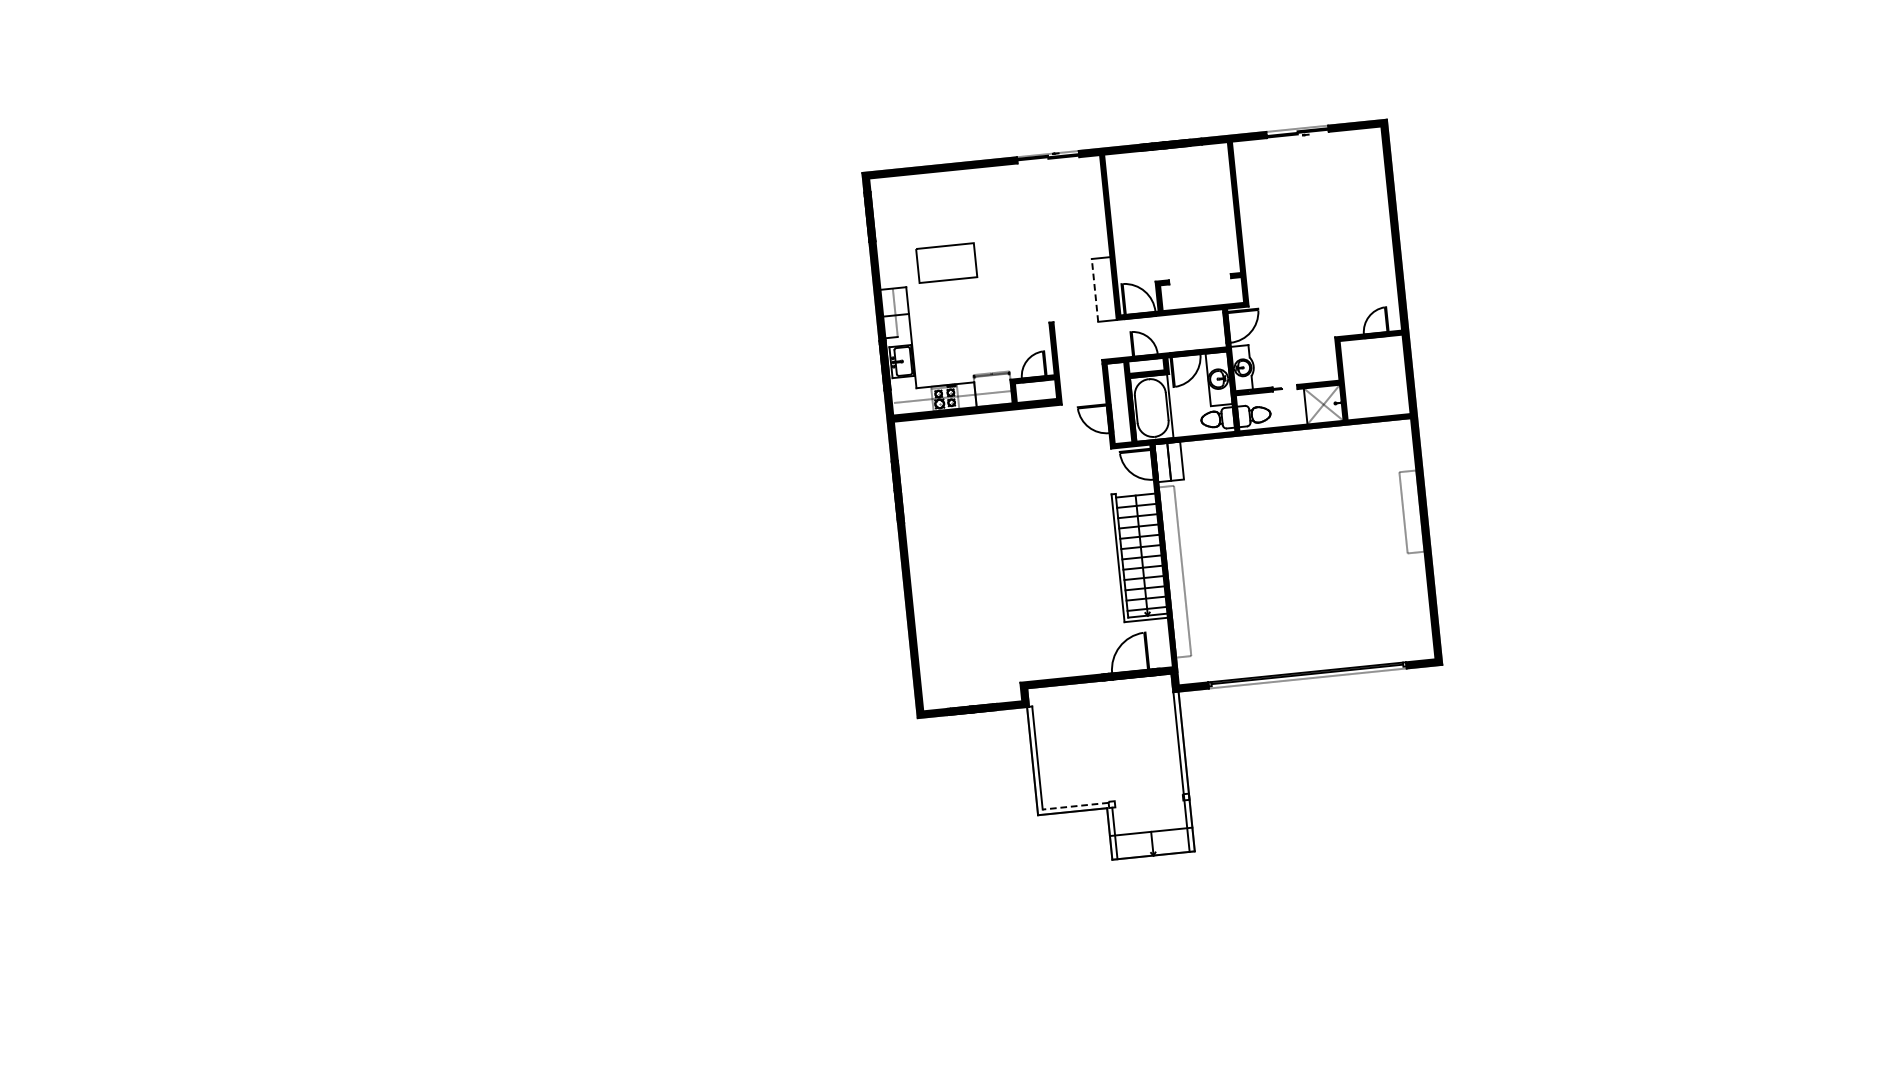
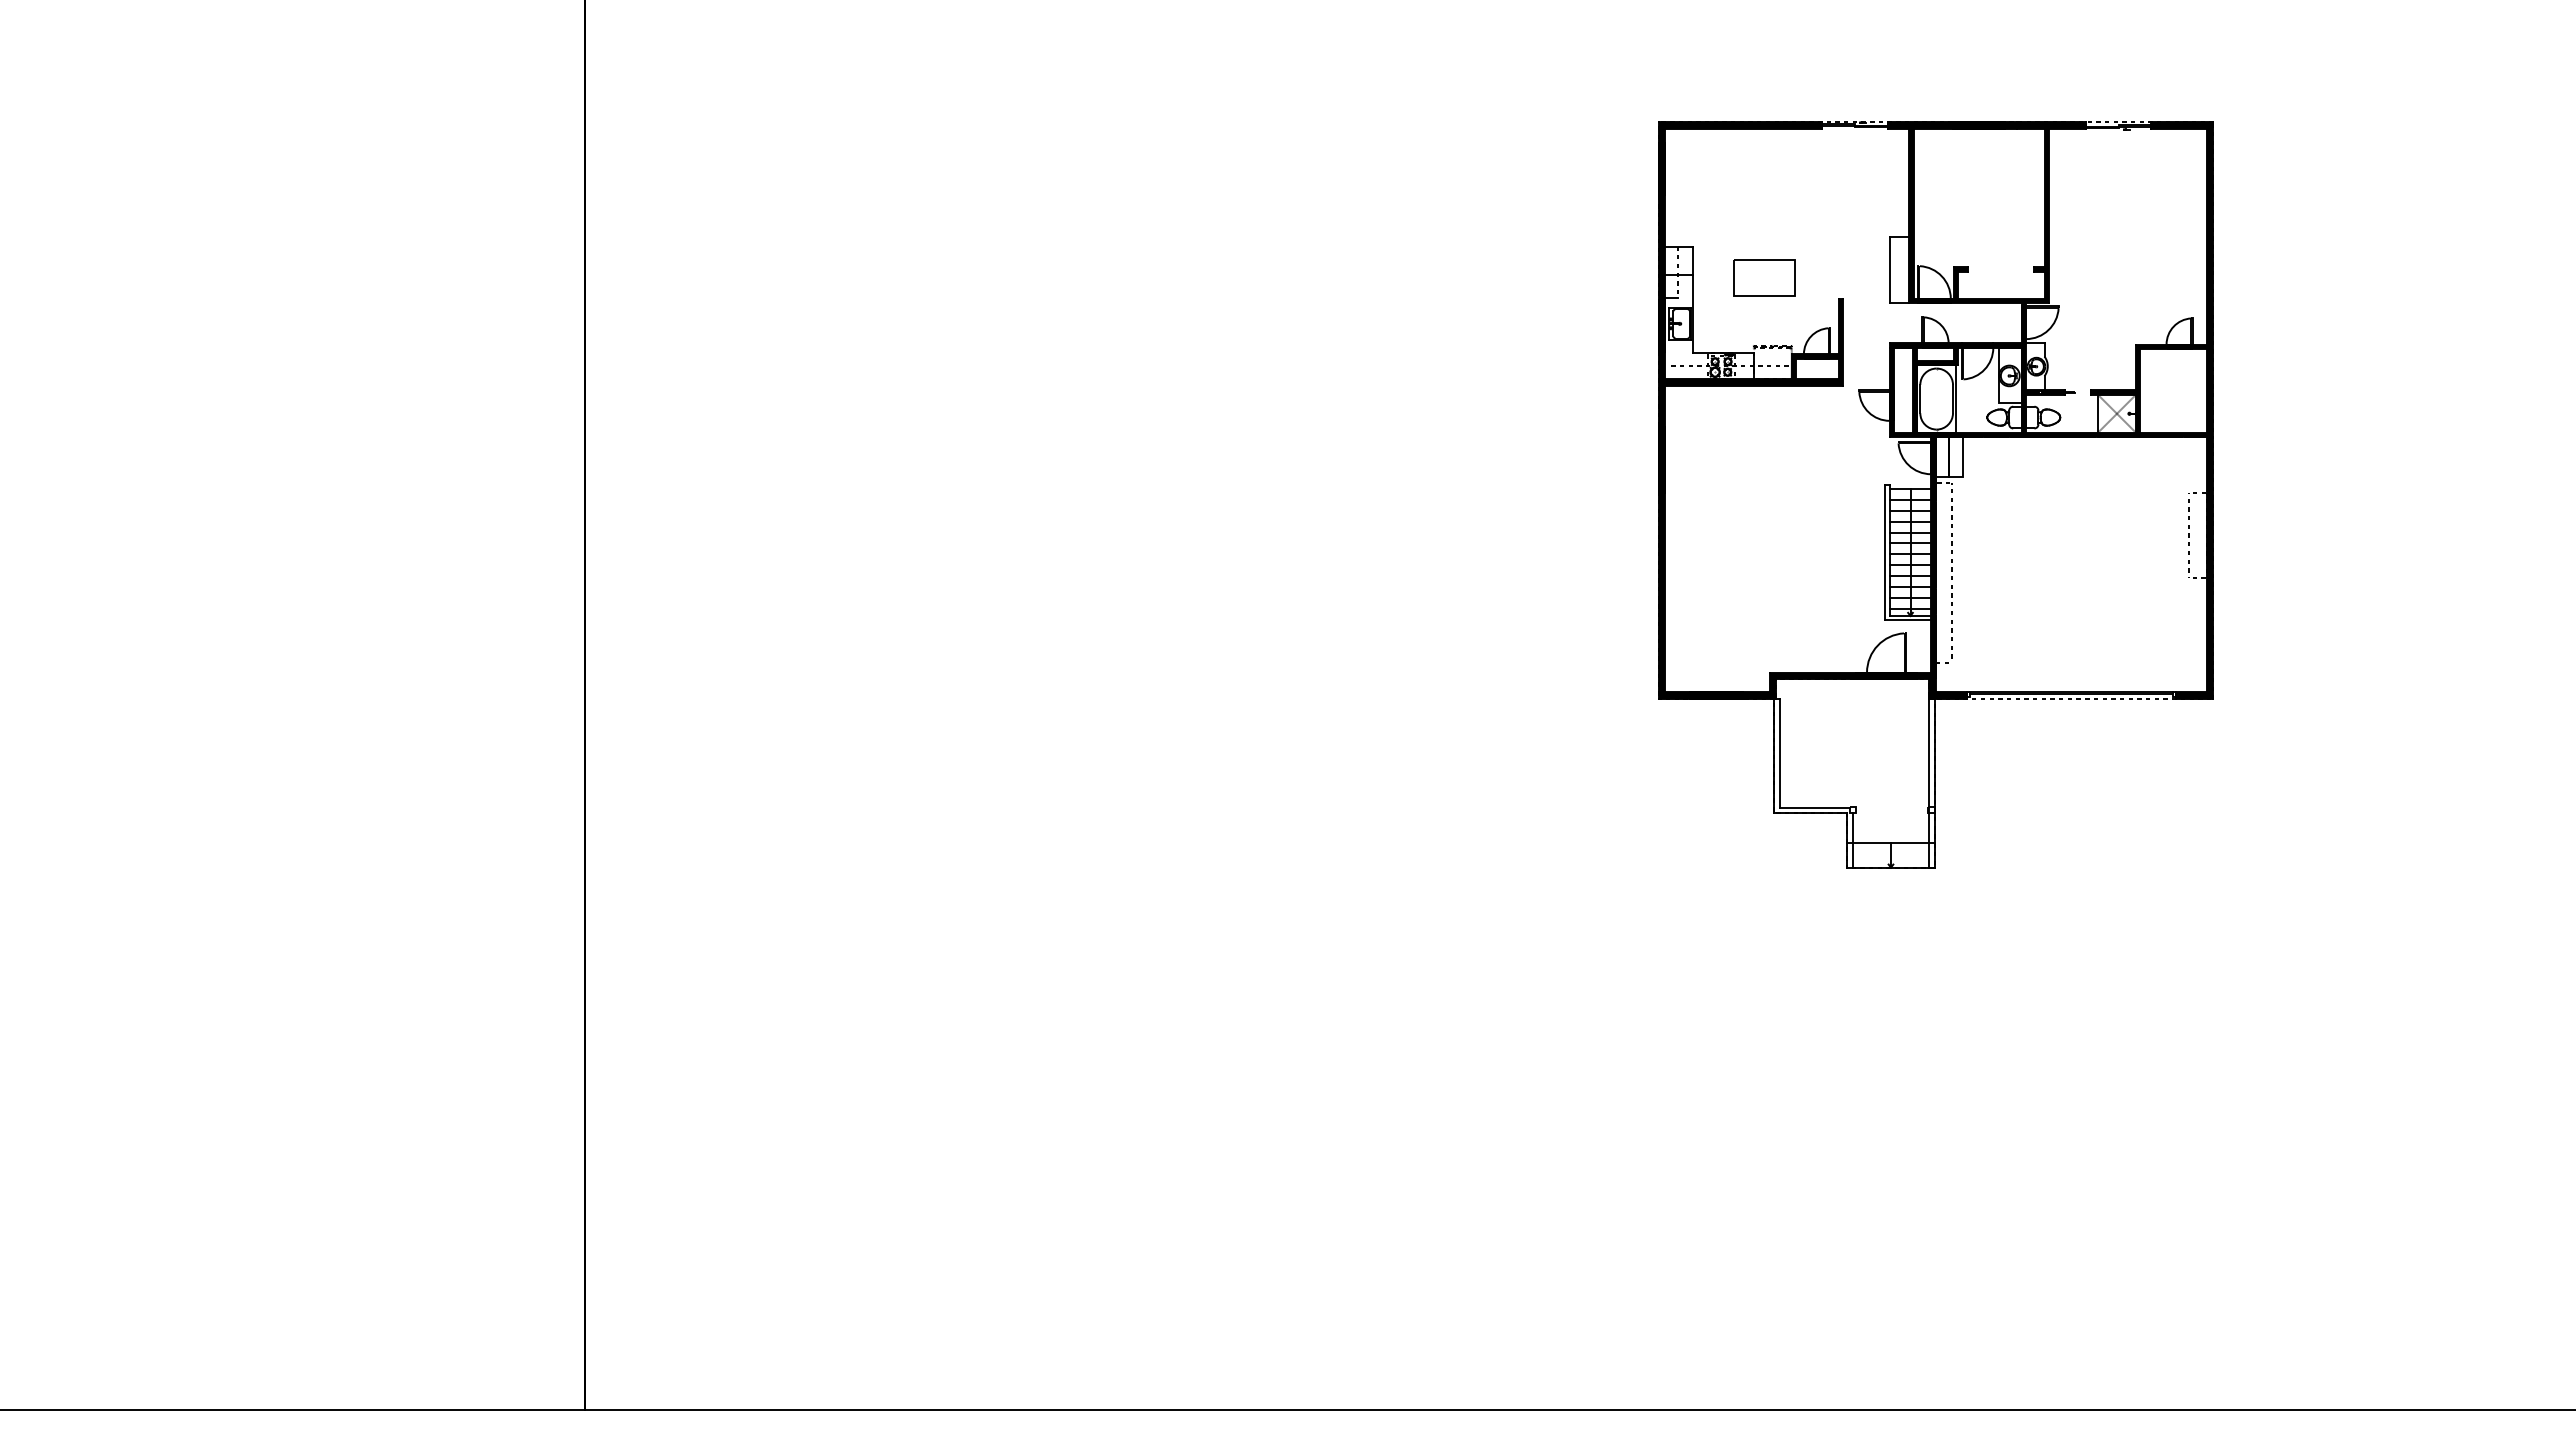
part: (946, 263) -> (1764, 277), moved
line: (1094, 290) -> (1889, 269), dashed -> solid
line: (1075, 806) -> (1814, 807), dashed -> solid

